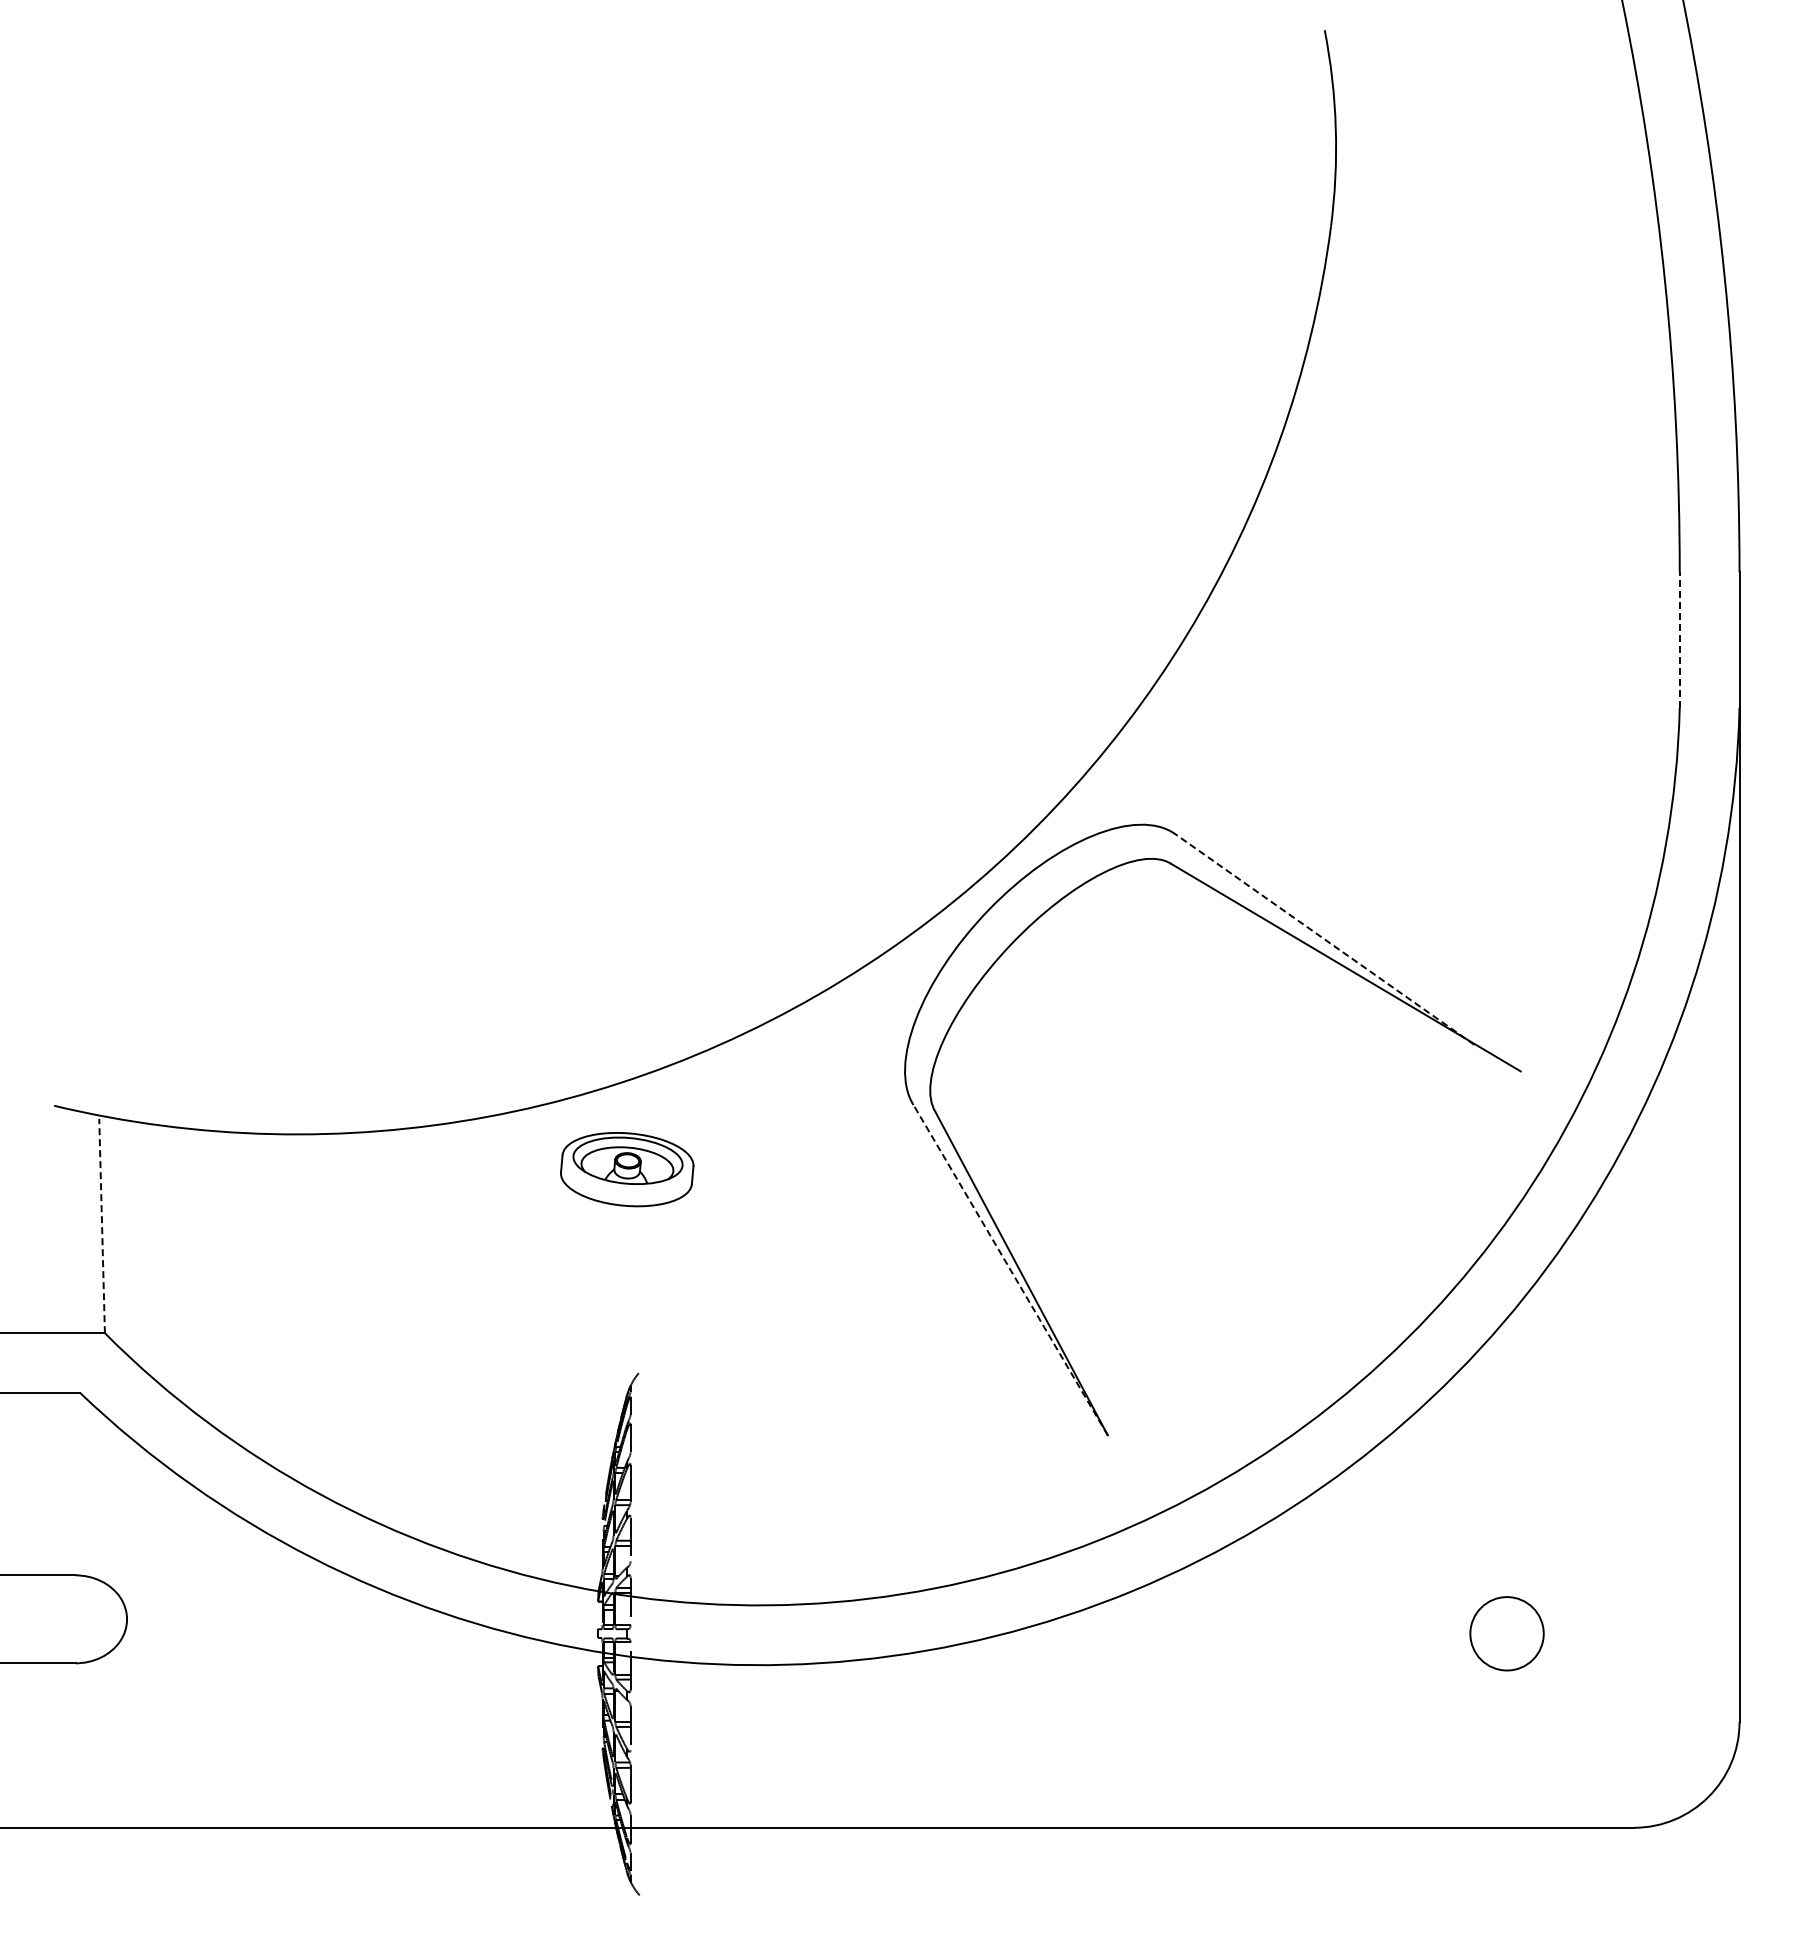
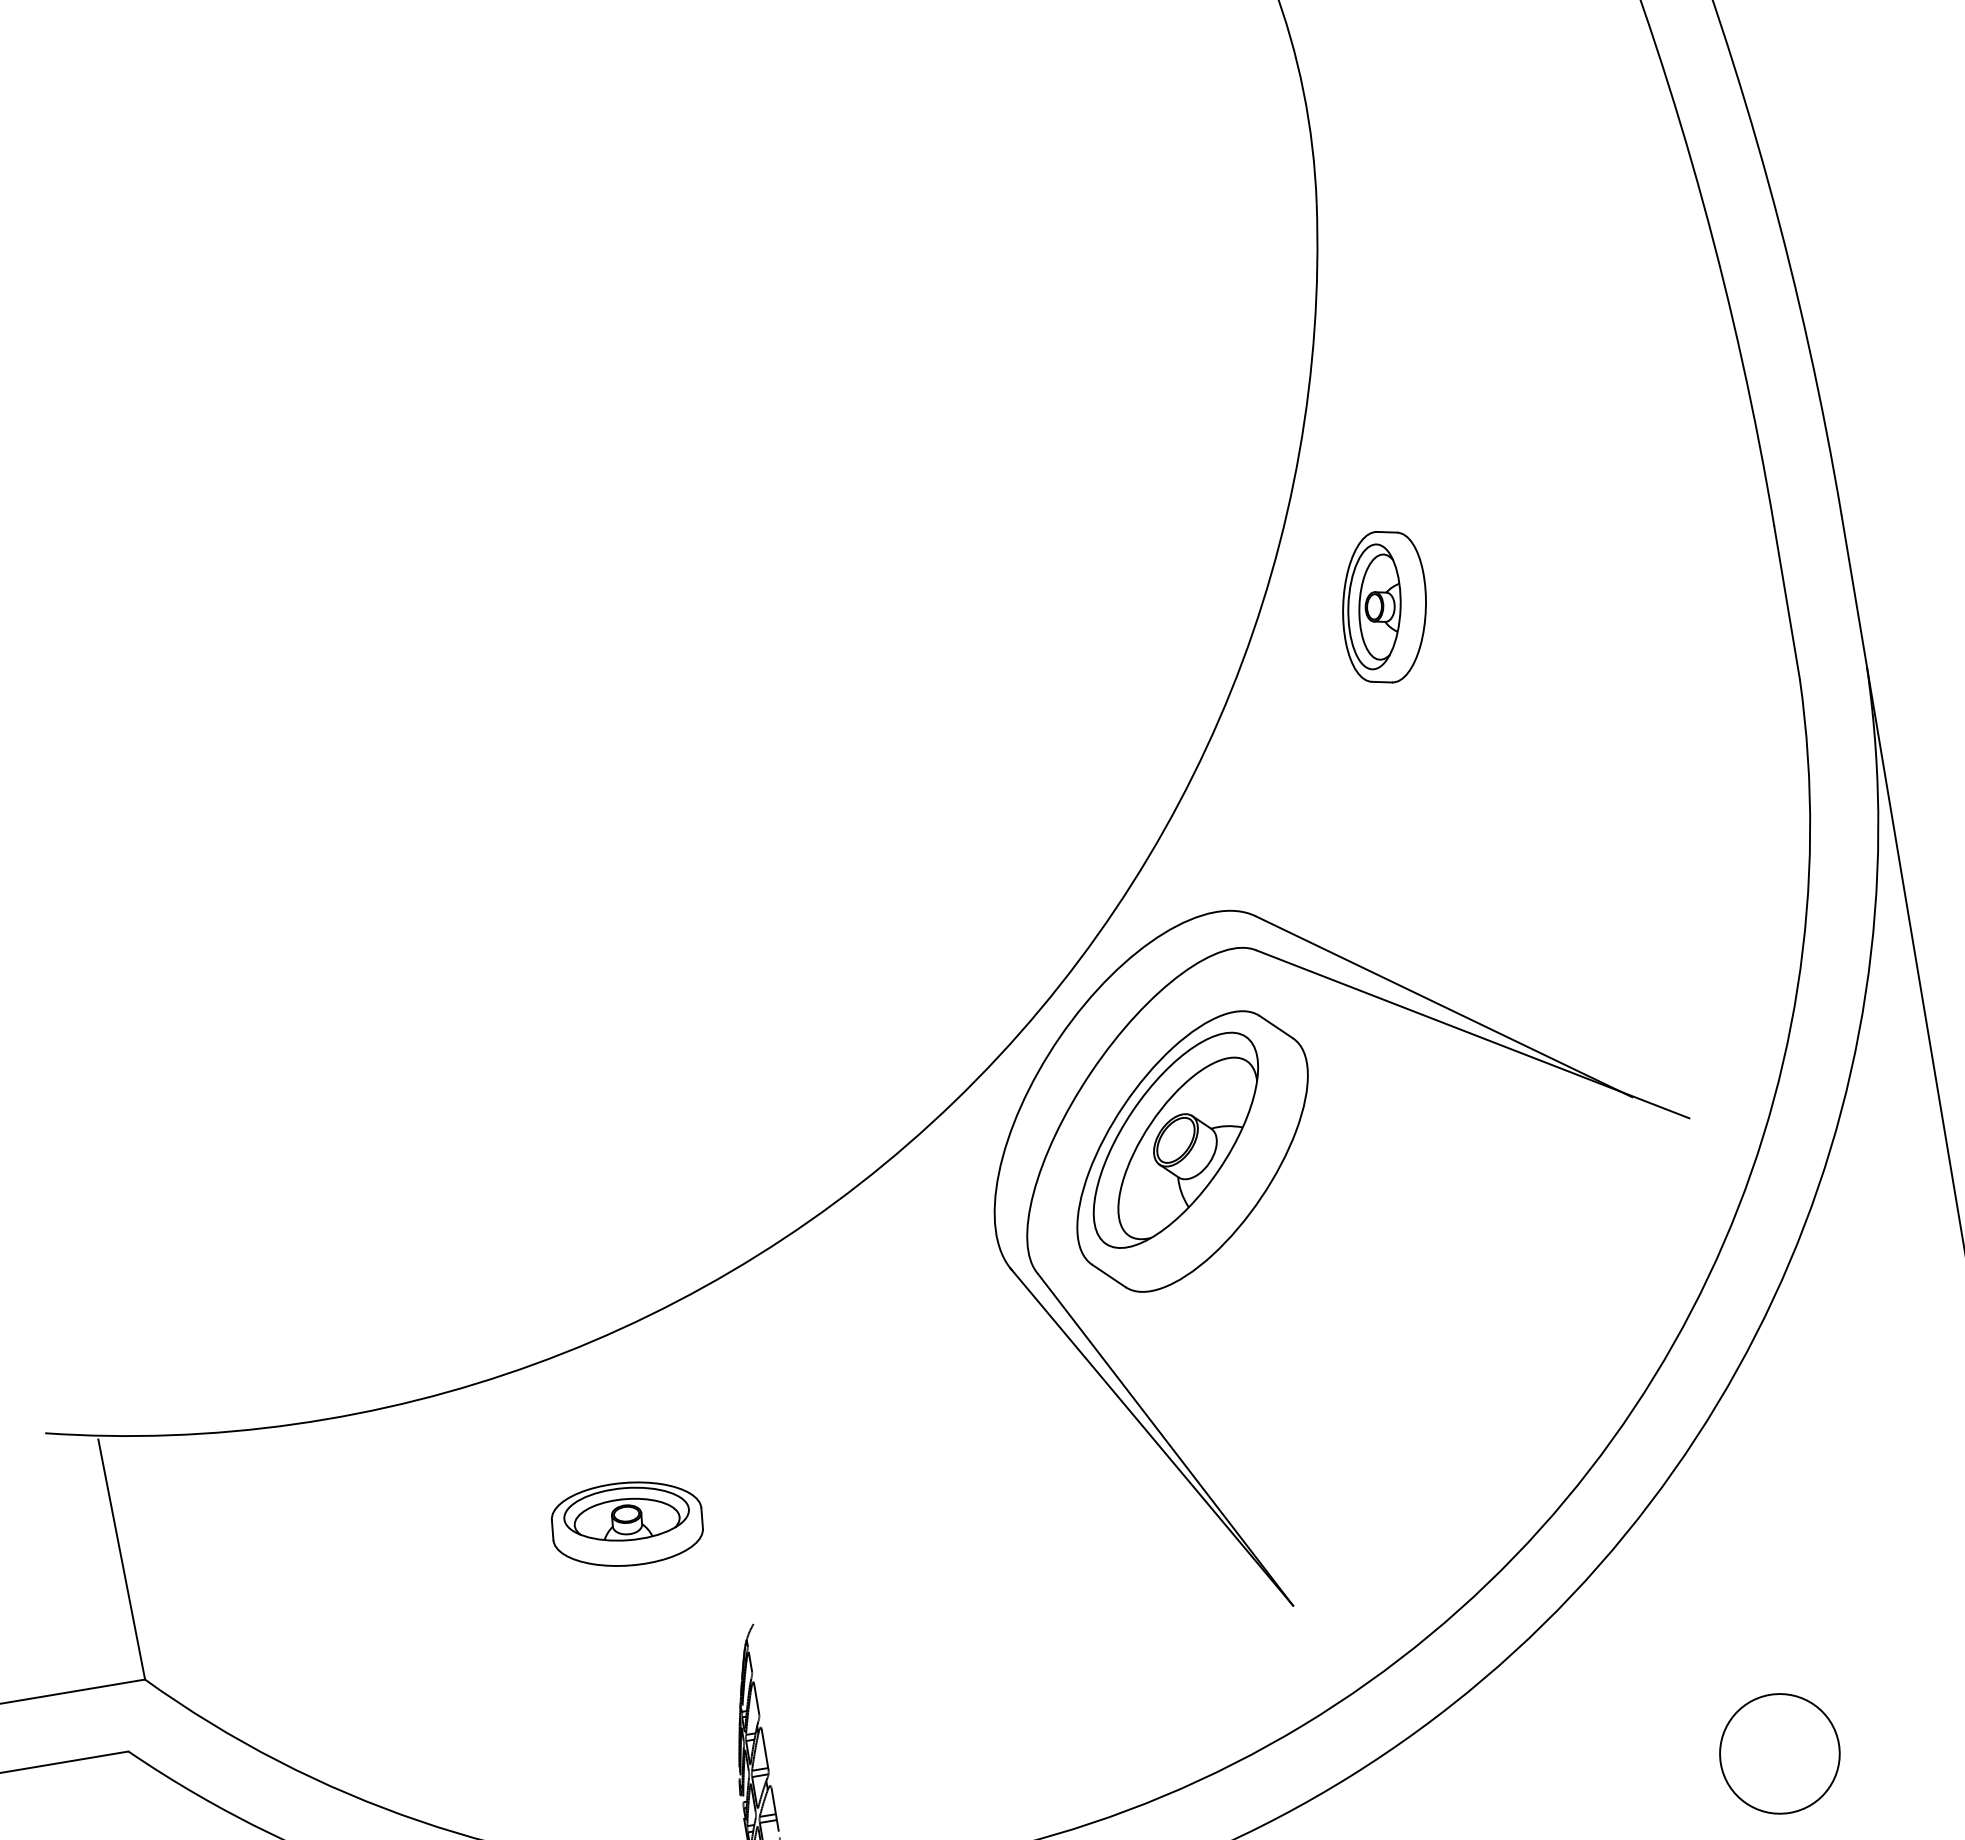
part: (1330, 585) -> (1383, 607), added
line: (1679, 640) -> (1786, 603), dashed -> solid
line: (1324, 939) -> (1443, 1006), dashed -> solid
part: (1086, 1027) -> (1192, 1150), added
part: (627, 1169) -> (627, 1524), moved
line: (102, 1225) -> (122, 1558), dashed -> solid
line: (1010, 1269) -> (1152, 1437), dashed -> solid
circle: (1506, 1633) -> (1779, 1753), size x1.43

